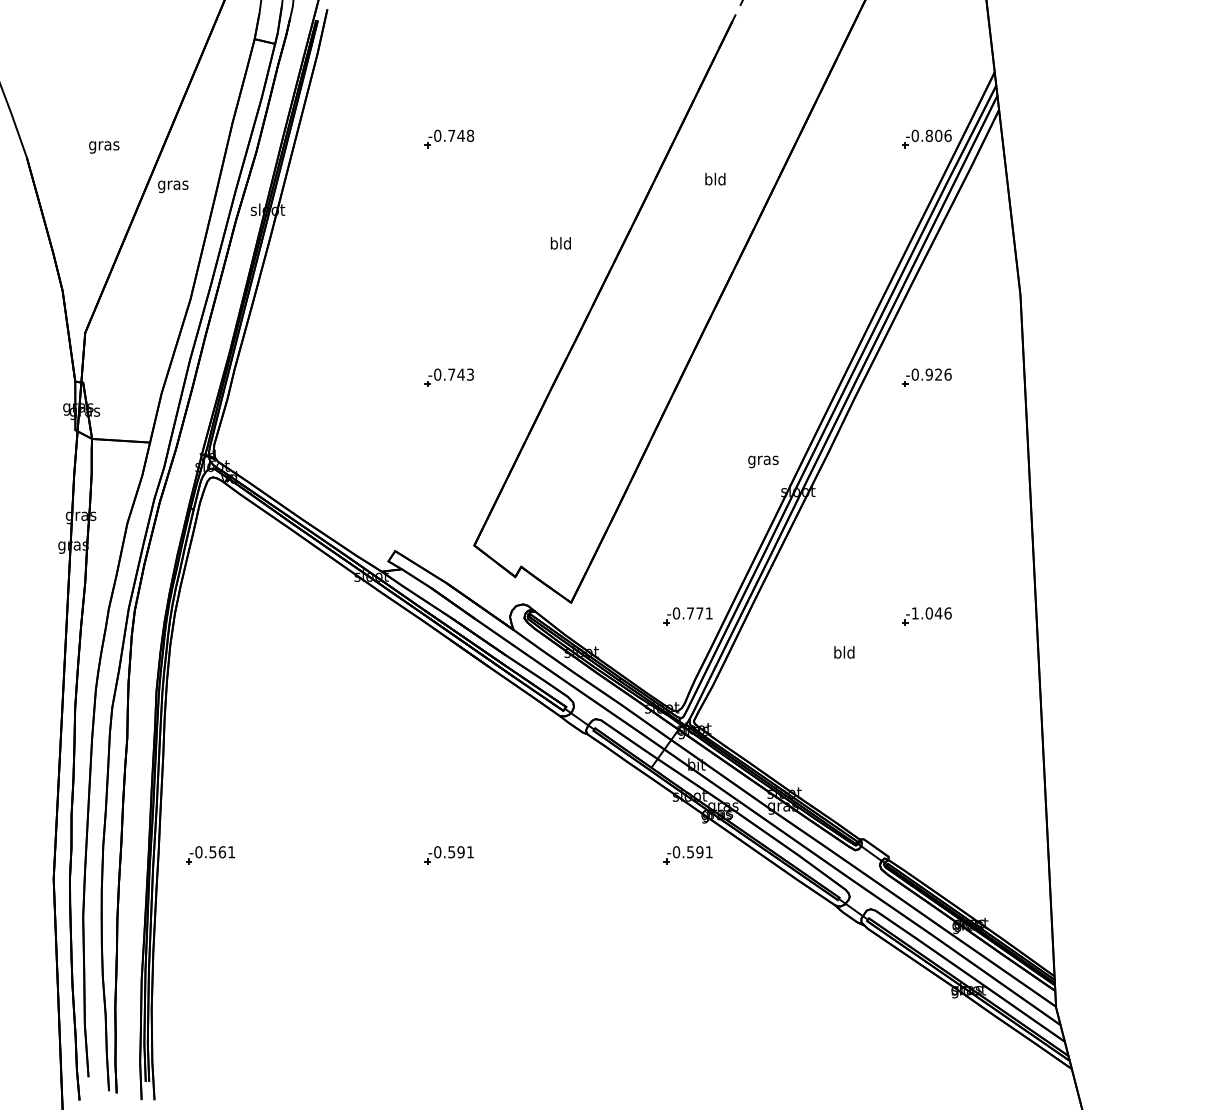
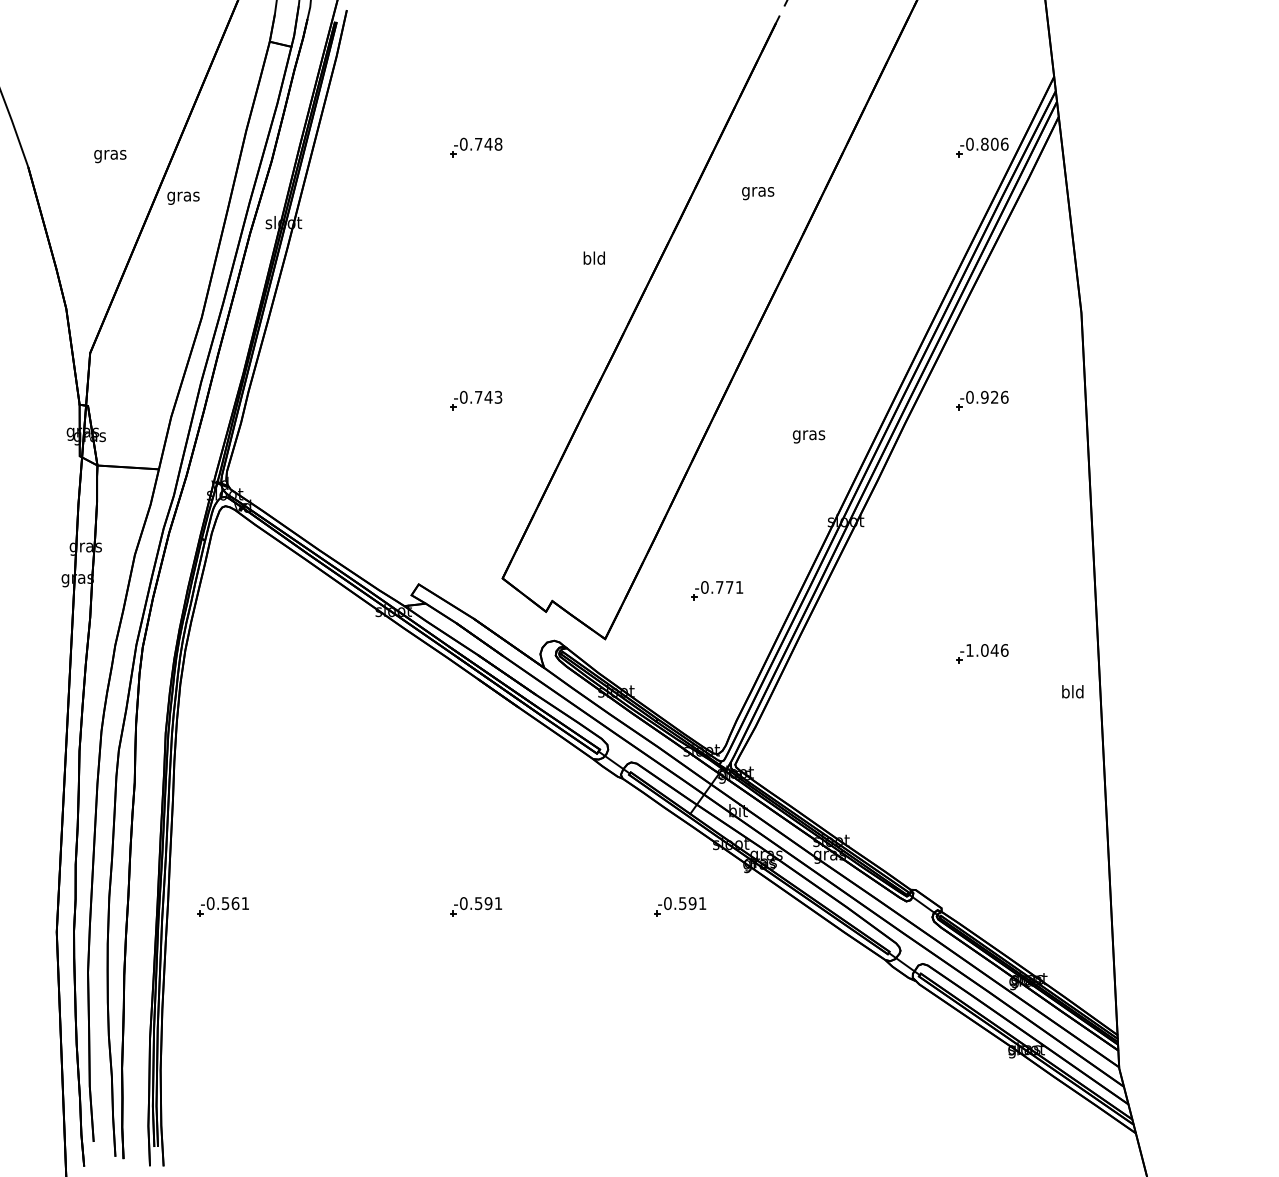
text: (715, 180) -> (758, 191), bld -> gras
text: (762, 461) -> (808, 436), moved
part: (688, 616) -> (717, 590), moved
text: (844, 652) -> (1072, 691), moved
part: (688, 855) -> (680, 906), moved

